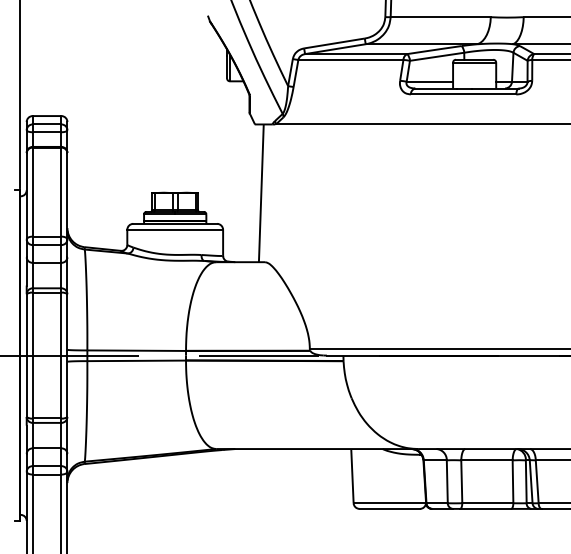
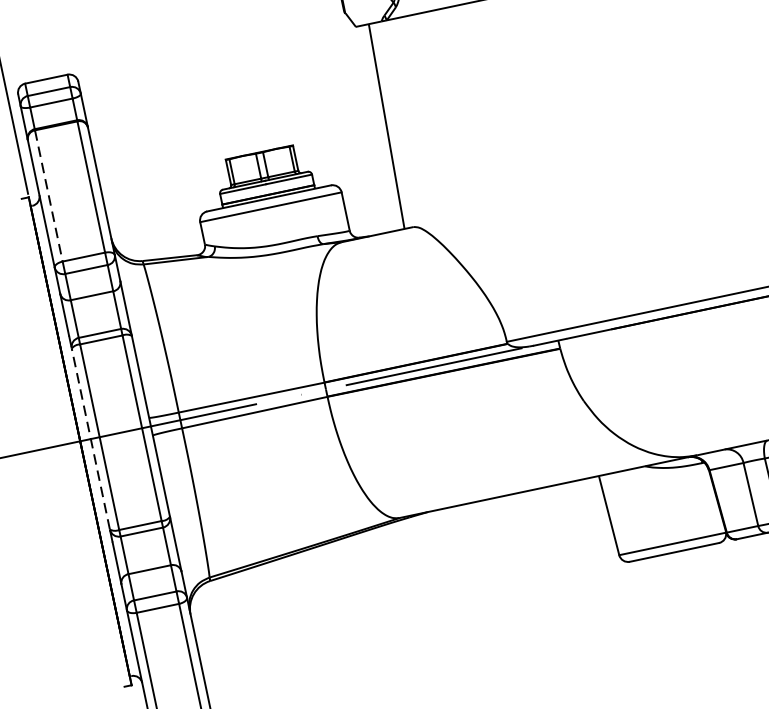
line: (32, 192) -> (48, 196), solid -> dashed
line: (26, 355) -> (90, 438), solid -> dashed

